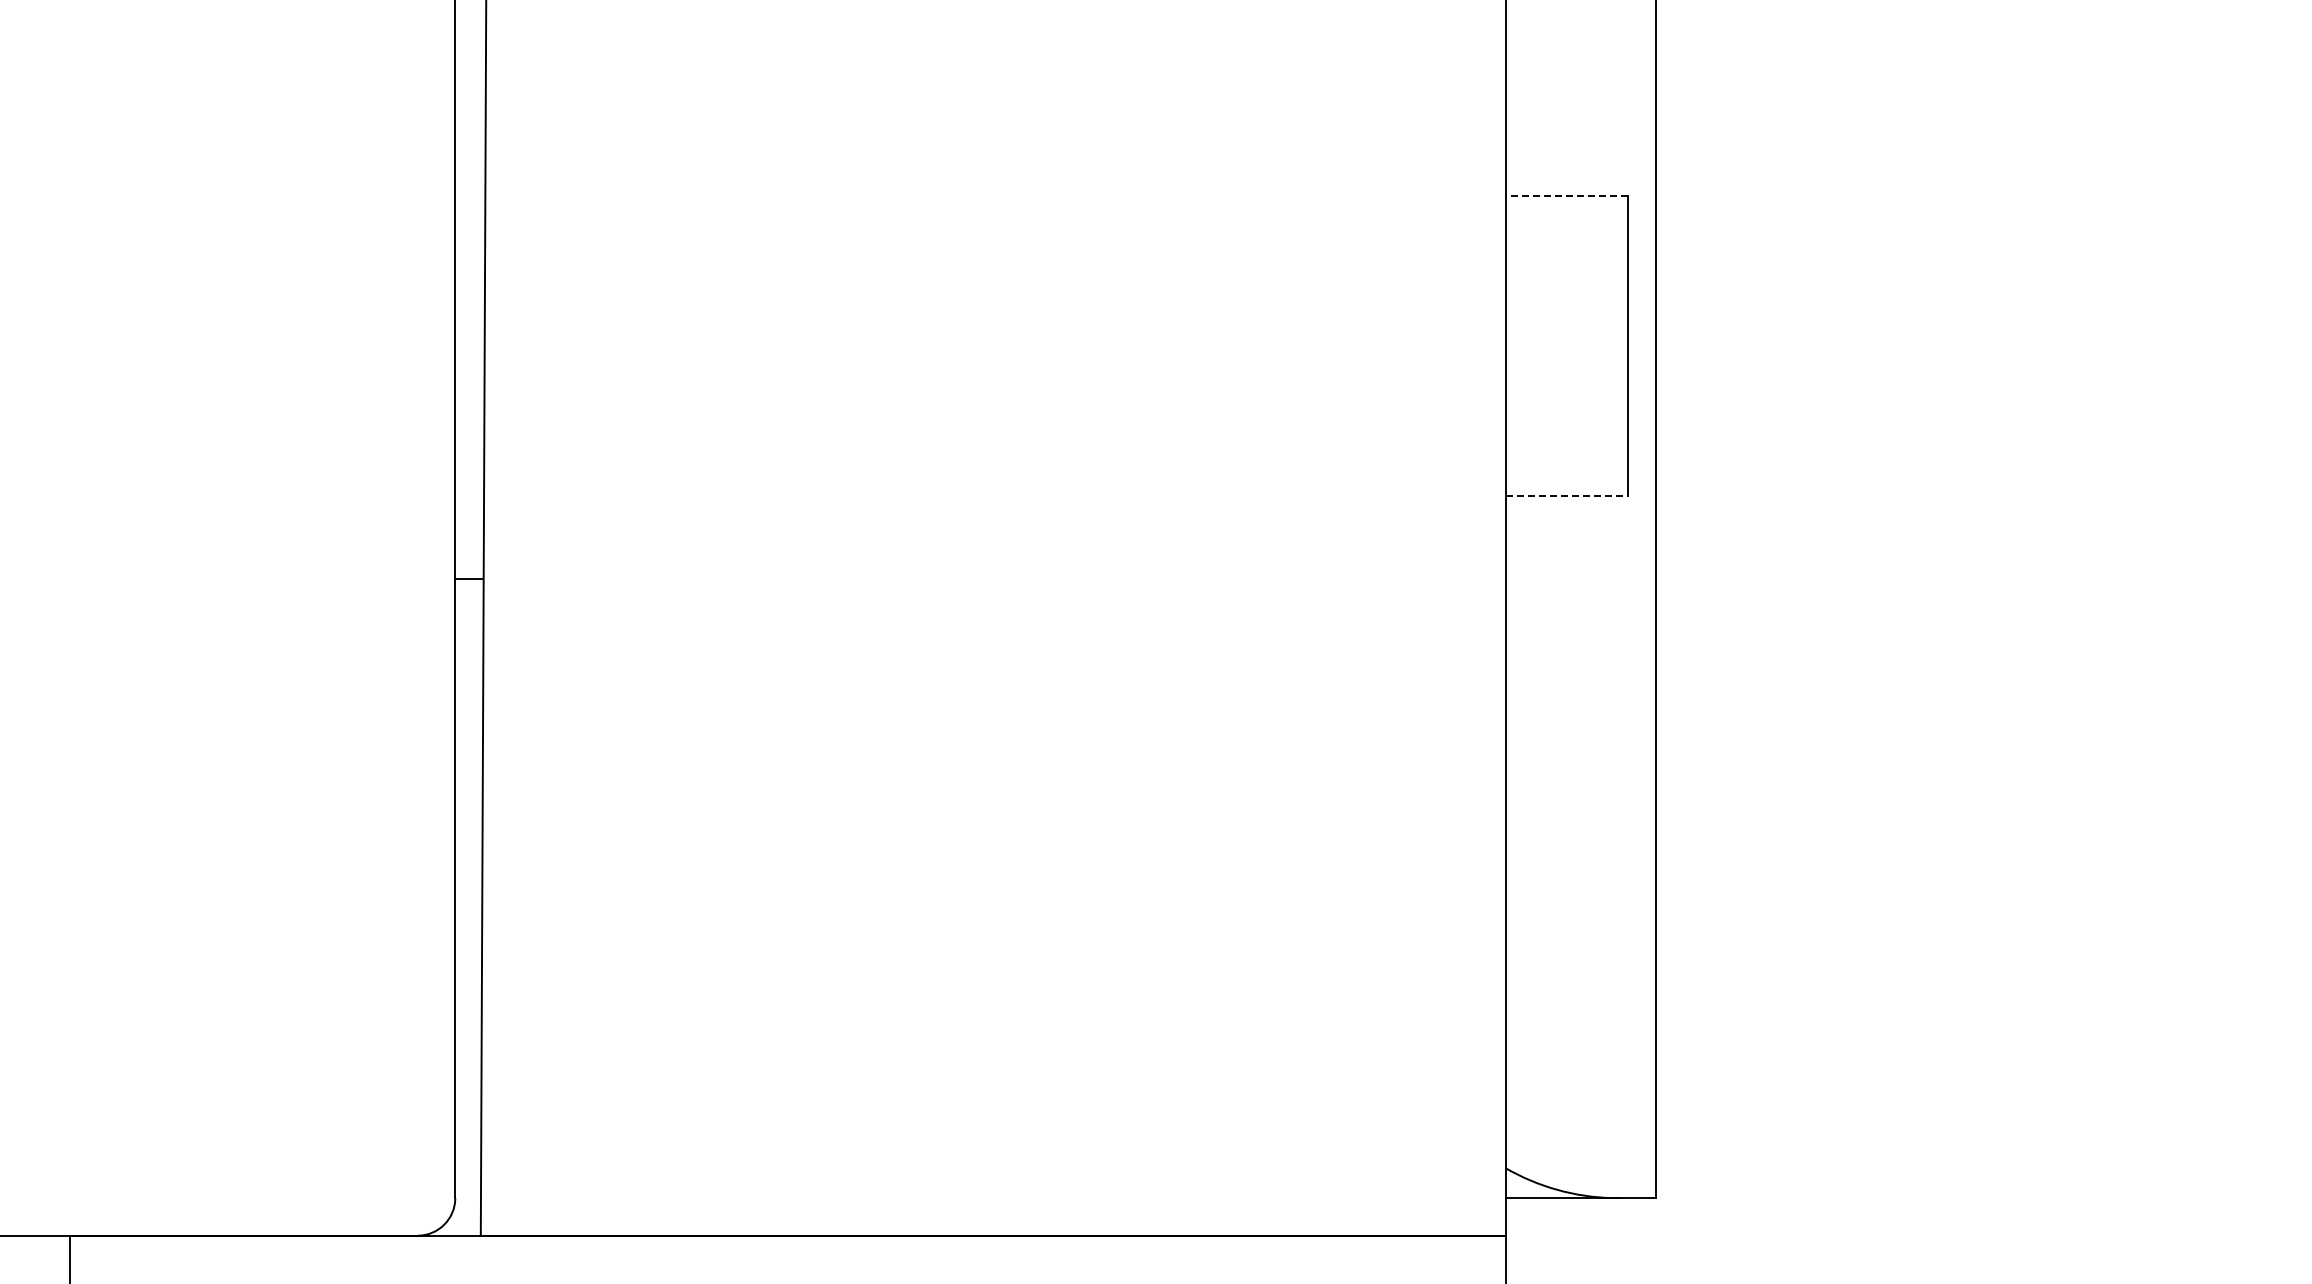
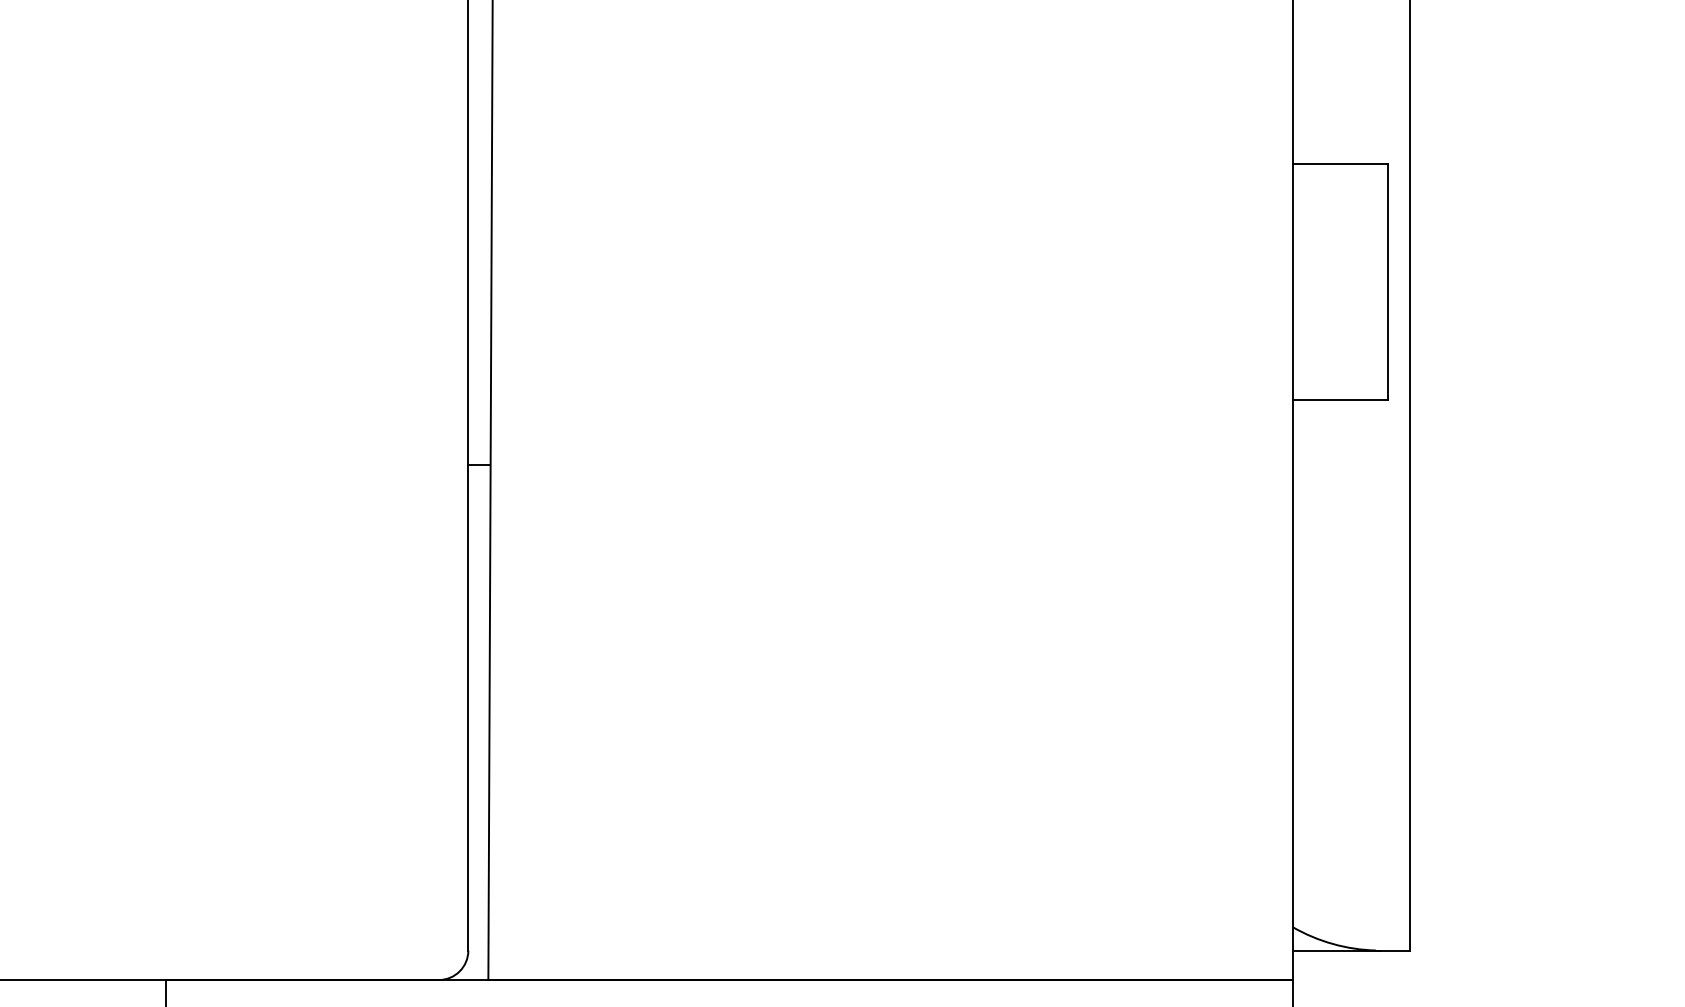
line: (1566, 196) -> (1340, 164), dashed -> solid
line: (1566, 496) -> (1340, 399), dashed -> solid

